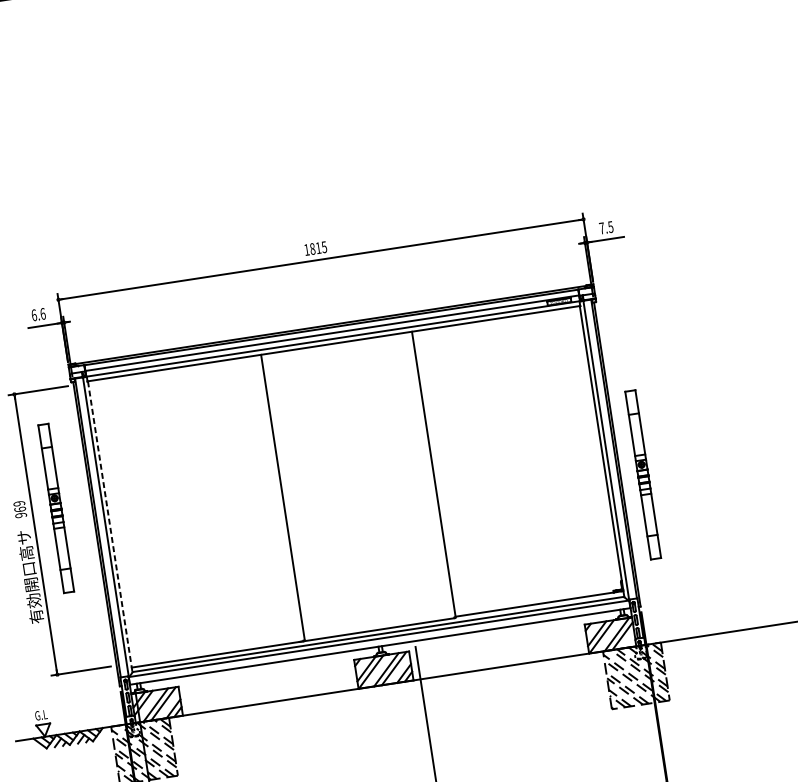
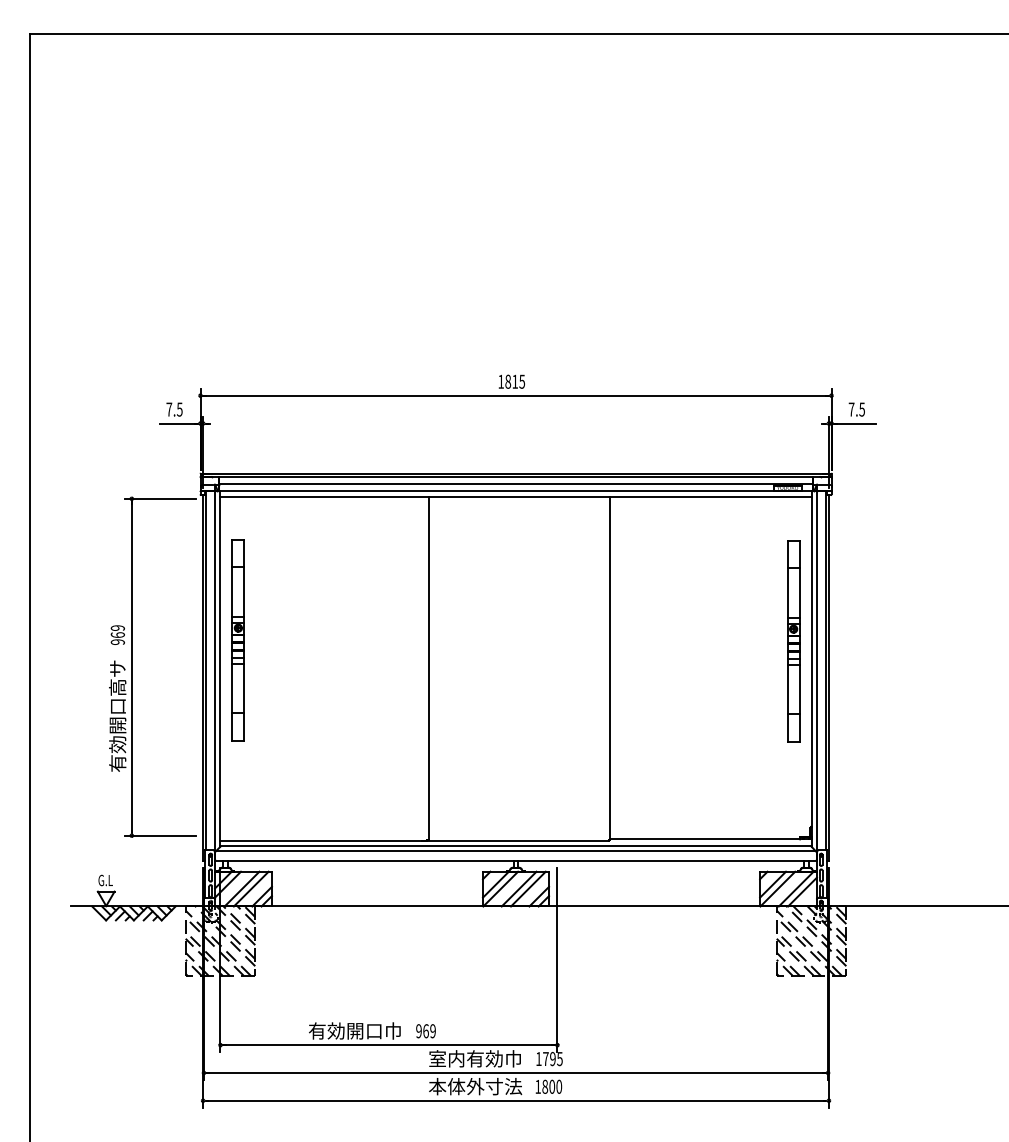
text: (38, 314) -> (174, 409), 6.6 -> 7.5
part: (643, 475) -> (793, 641), moved
part: (55, 508) -> (237, 640), moved
line: (110, 526) -> (220, 671), dashed -> solid

